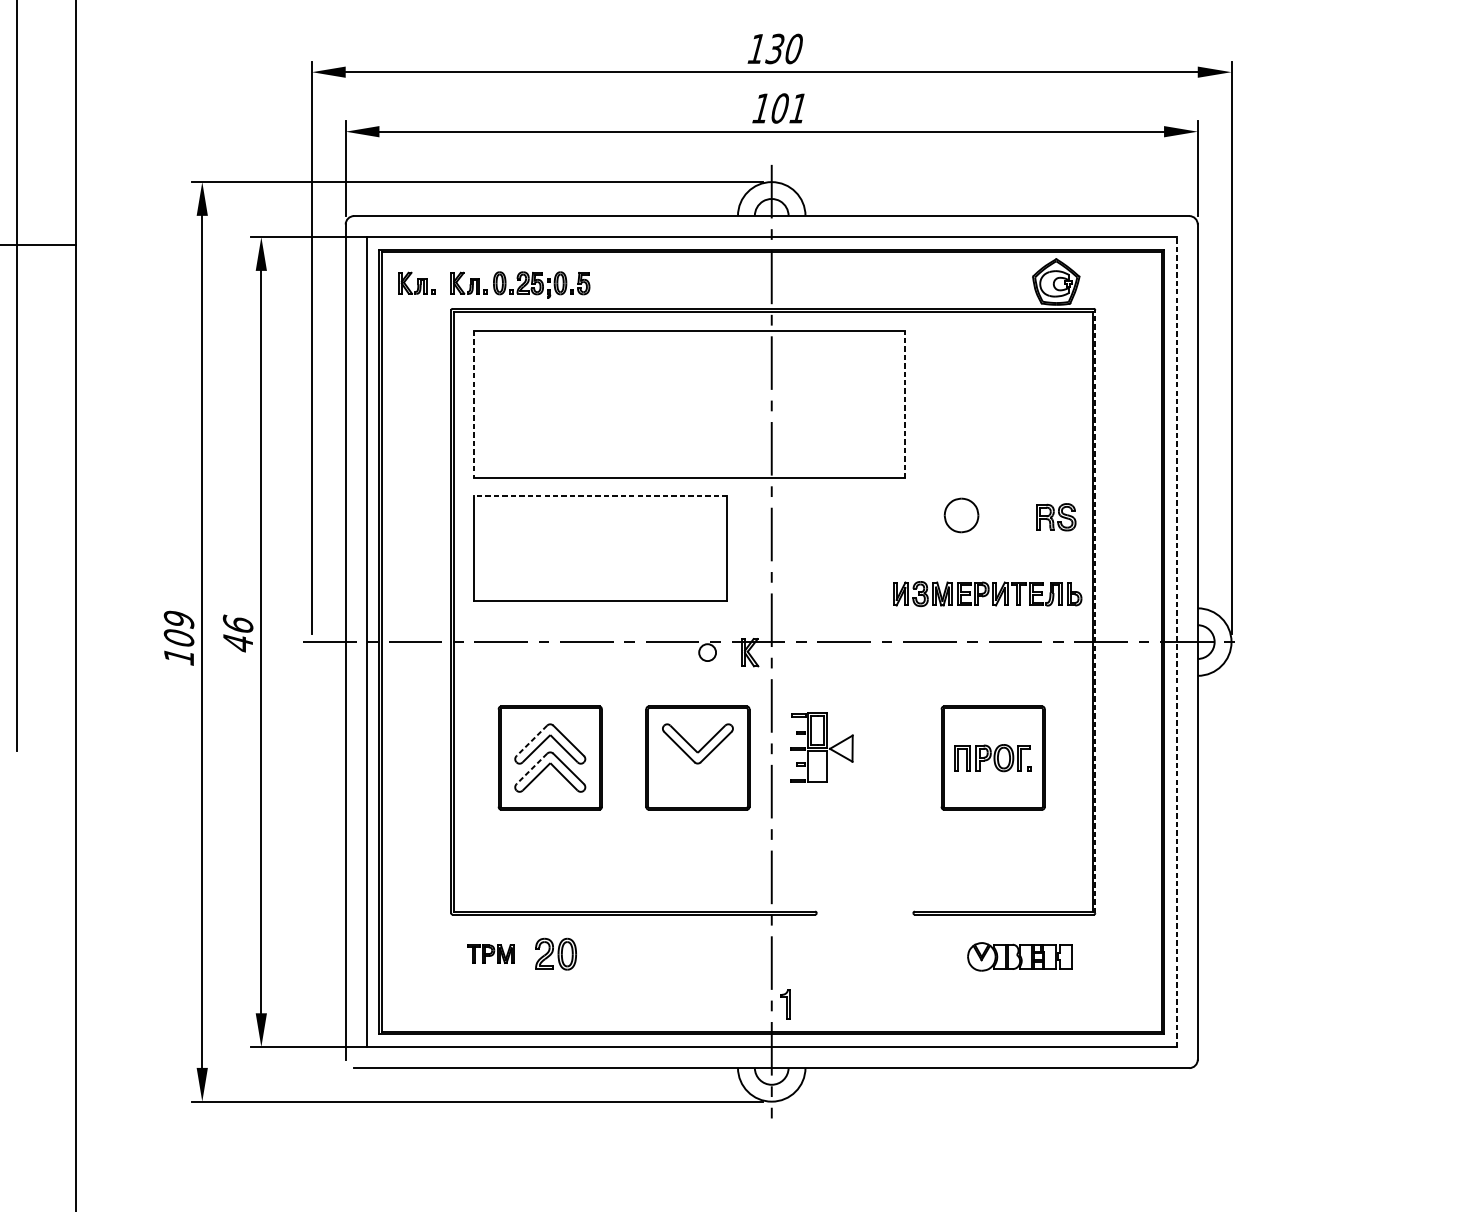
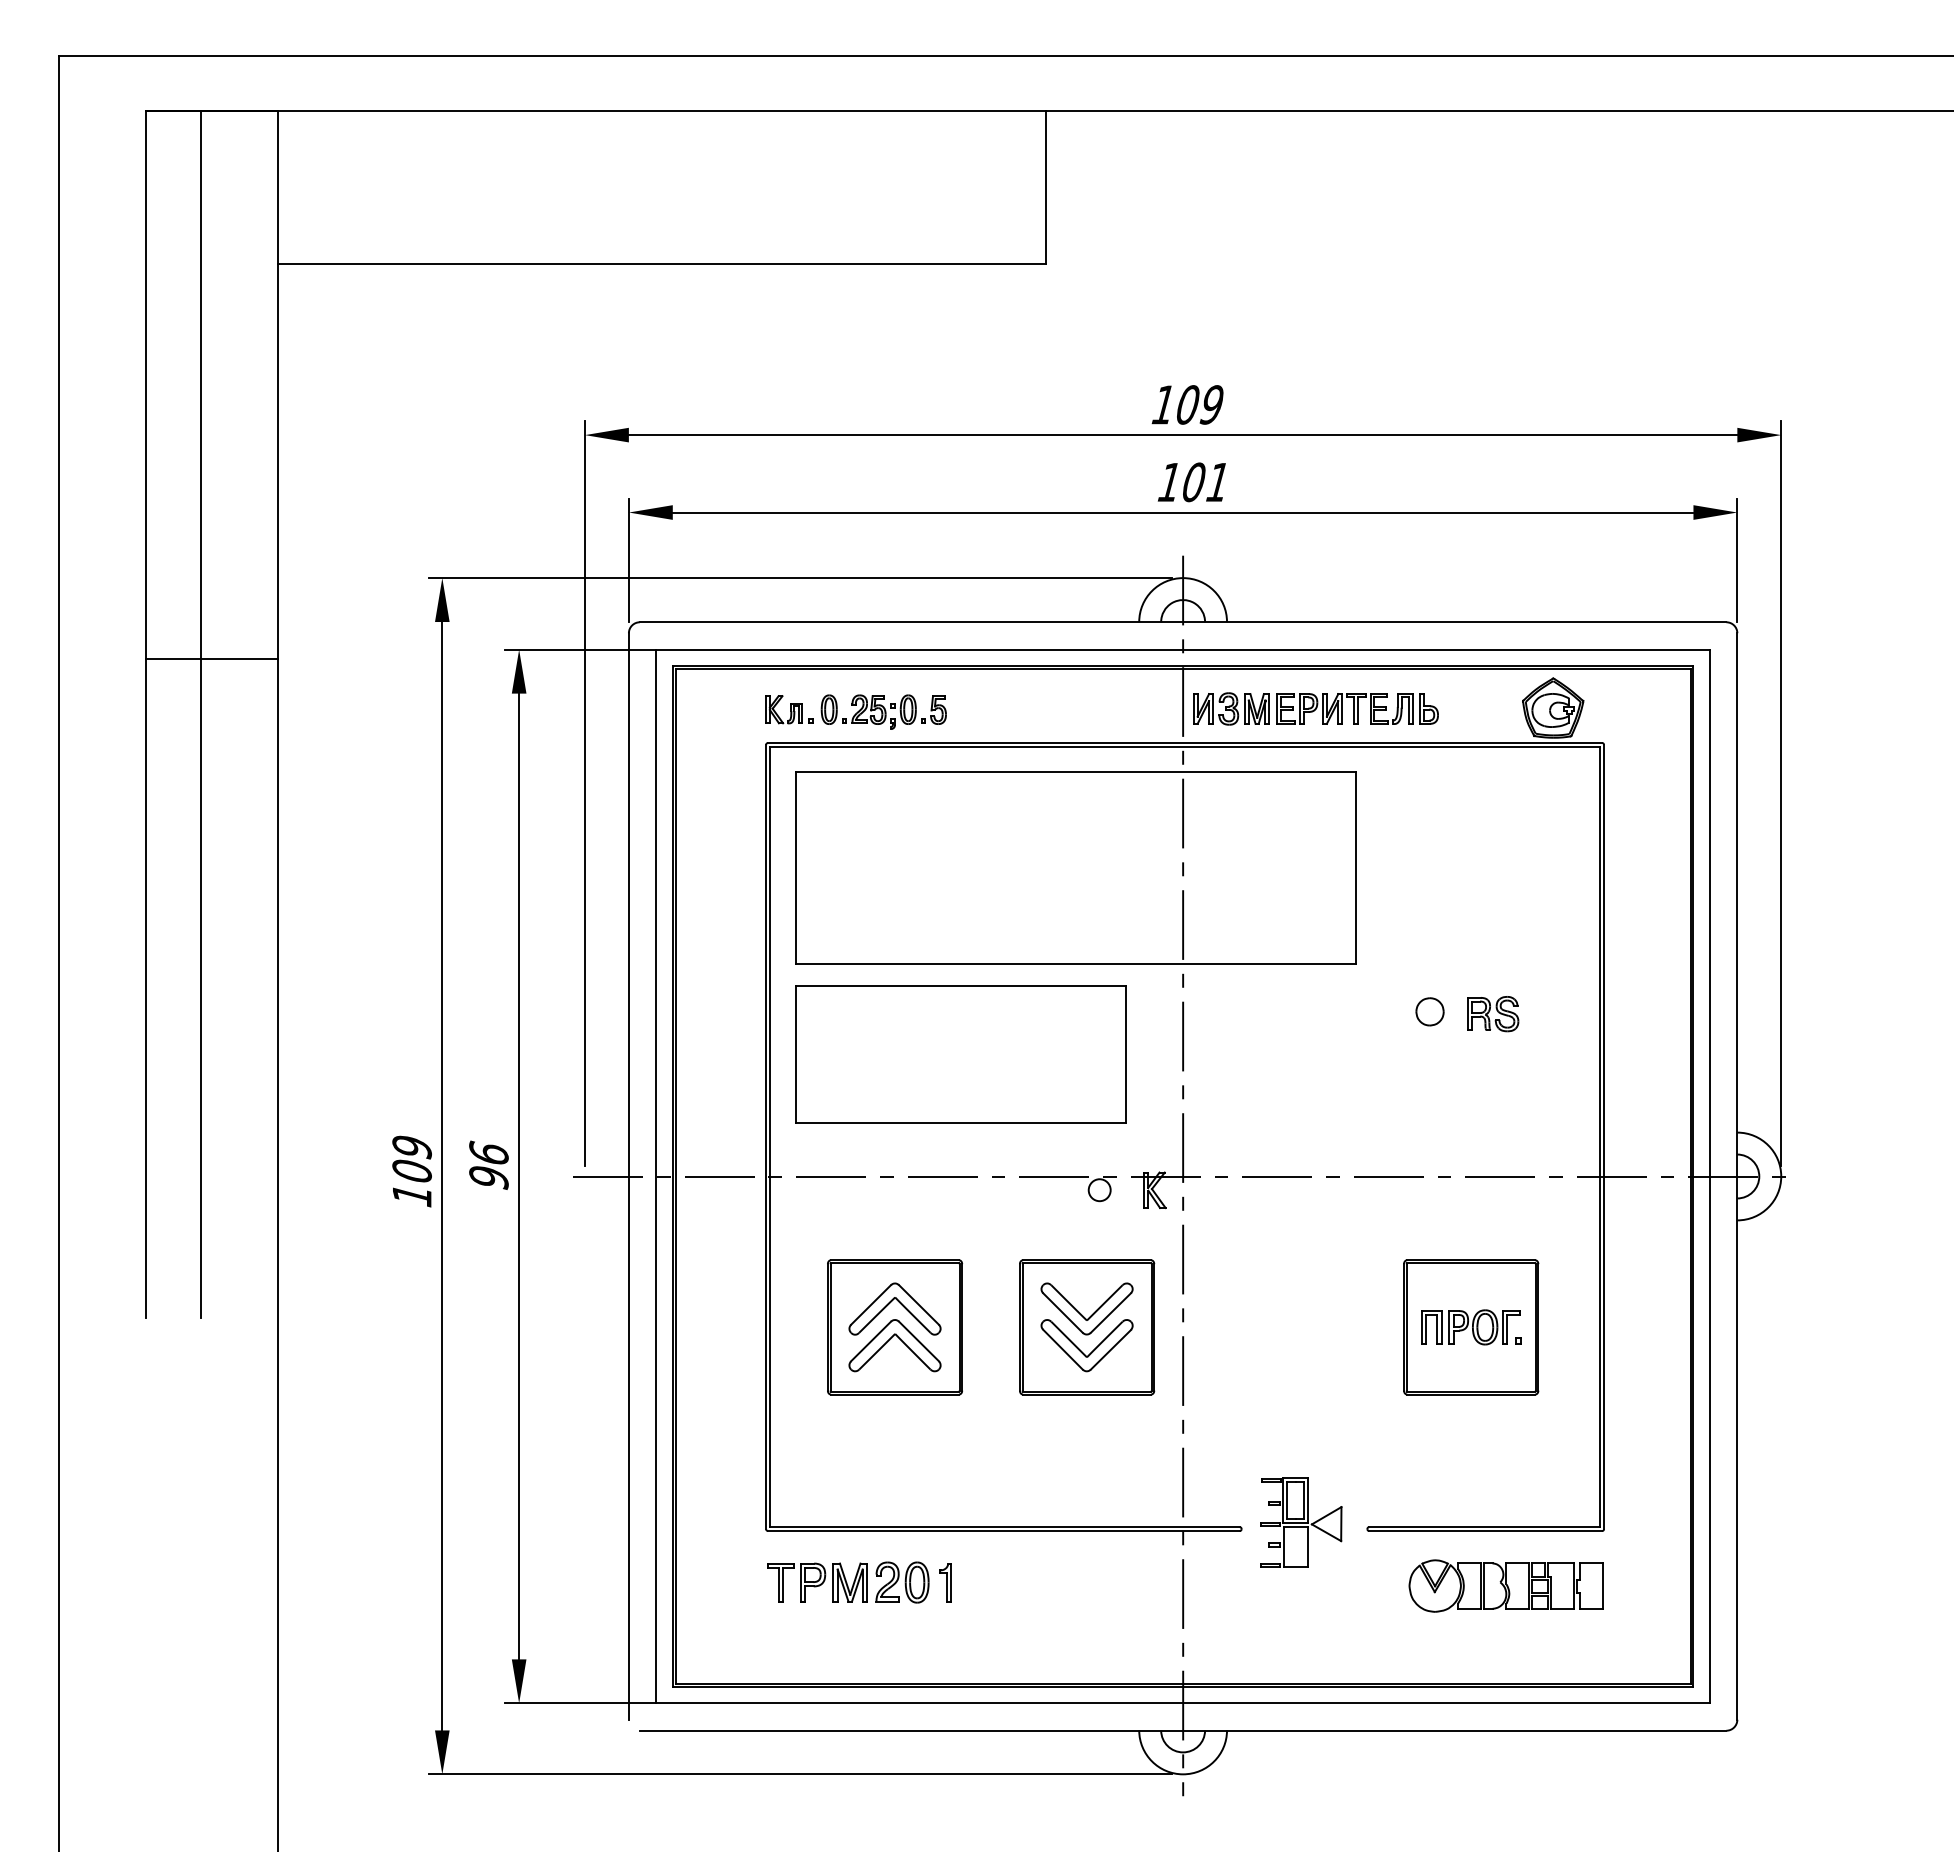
text: (783, 48) -> (1198, 404), 130 -> 109
part: (416, 283) -> (721, 709), removed
line: (904, 404) -> (1355, 867), dashed -> solid
line: (474, 405) -> (796, 868), dashed -> solid
line: (600, 496) -> (960, 986), dashed -> solid
part: (961, 515) -> (1429, 1011), size x0.62
part: (1056, 517) -> (1493, 1014), moved
part: (987, 593) -> (1315, 708), moved
line: (1095, 611) -> (1604, 1136), dashed -> solid
line: (1176, 642) -> (1709, 1176), dashed -> solid
text: (237, 643) -> (488, 1178), 46 -> 96
line: (531, 741) -> (870, 1305), dashed -> solid
part: (821, 747) -> (1301, 1522), moved
line: (531, 768) -> (870, 1341), dashed -> solid
part: (693, 775) -> (1081, 1350), added
part: (490, 954) -> (817, 1582), size x1.67
part: (1019, 956) -> (1505, 1585), size x1.43
part: (785, 1004) -> (945, 1582), moved

